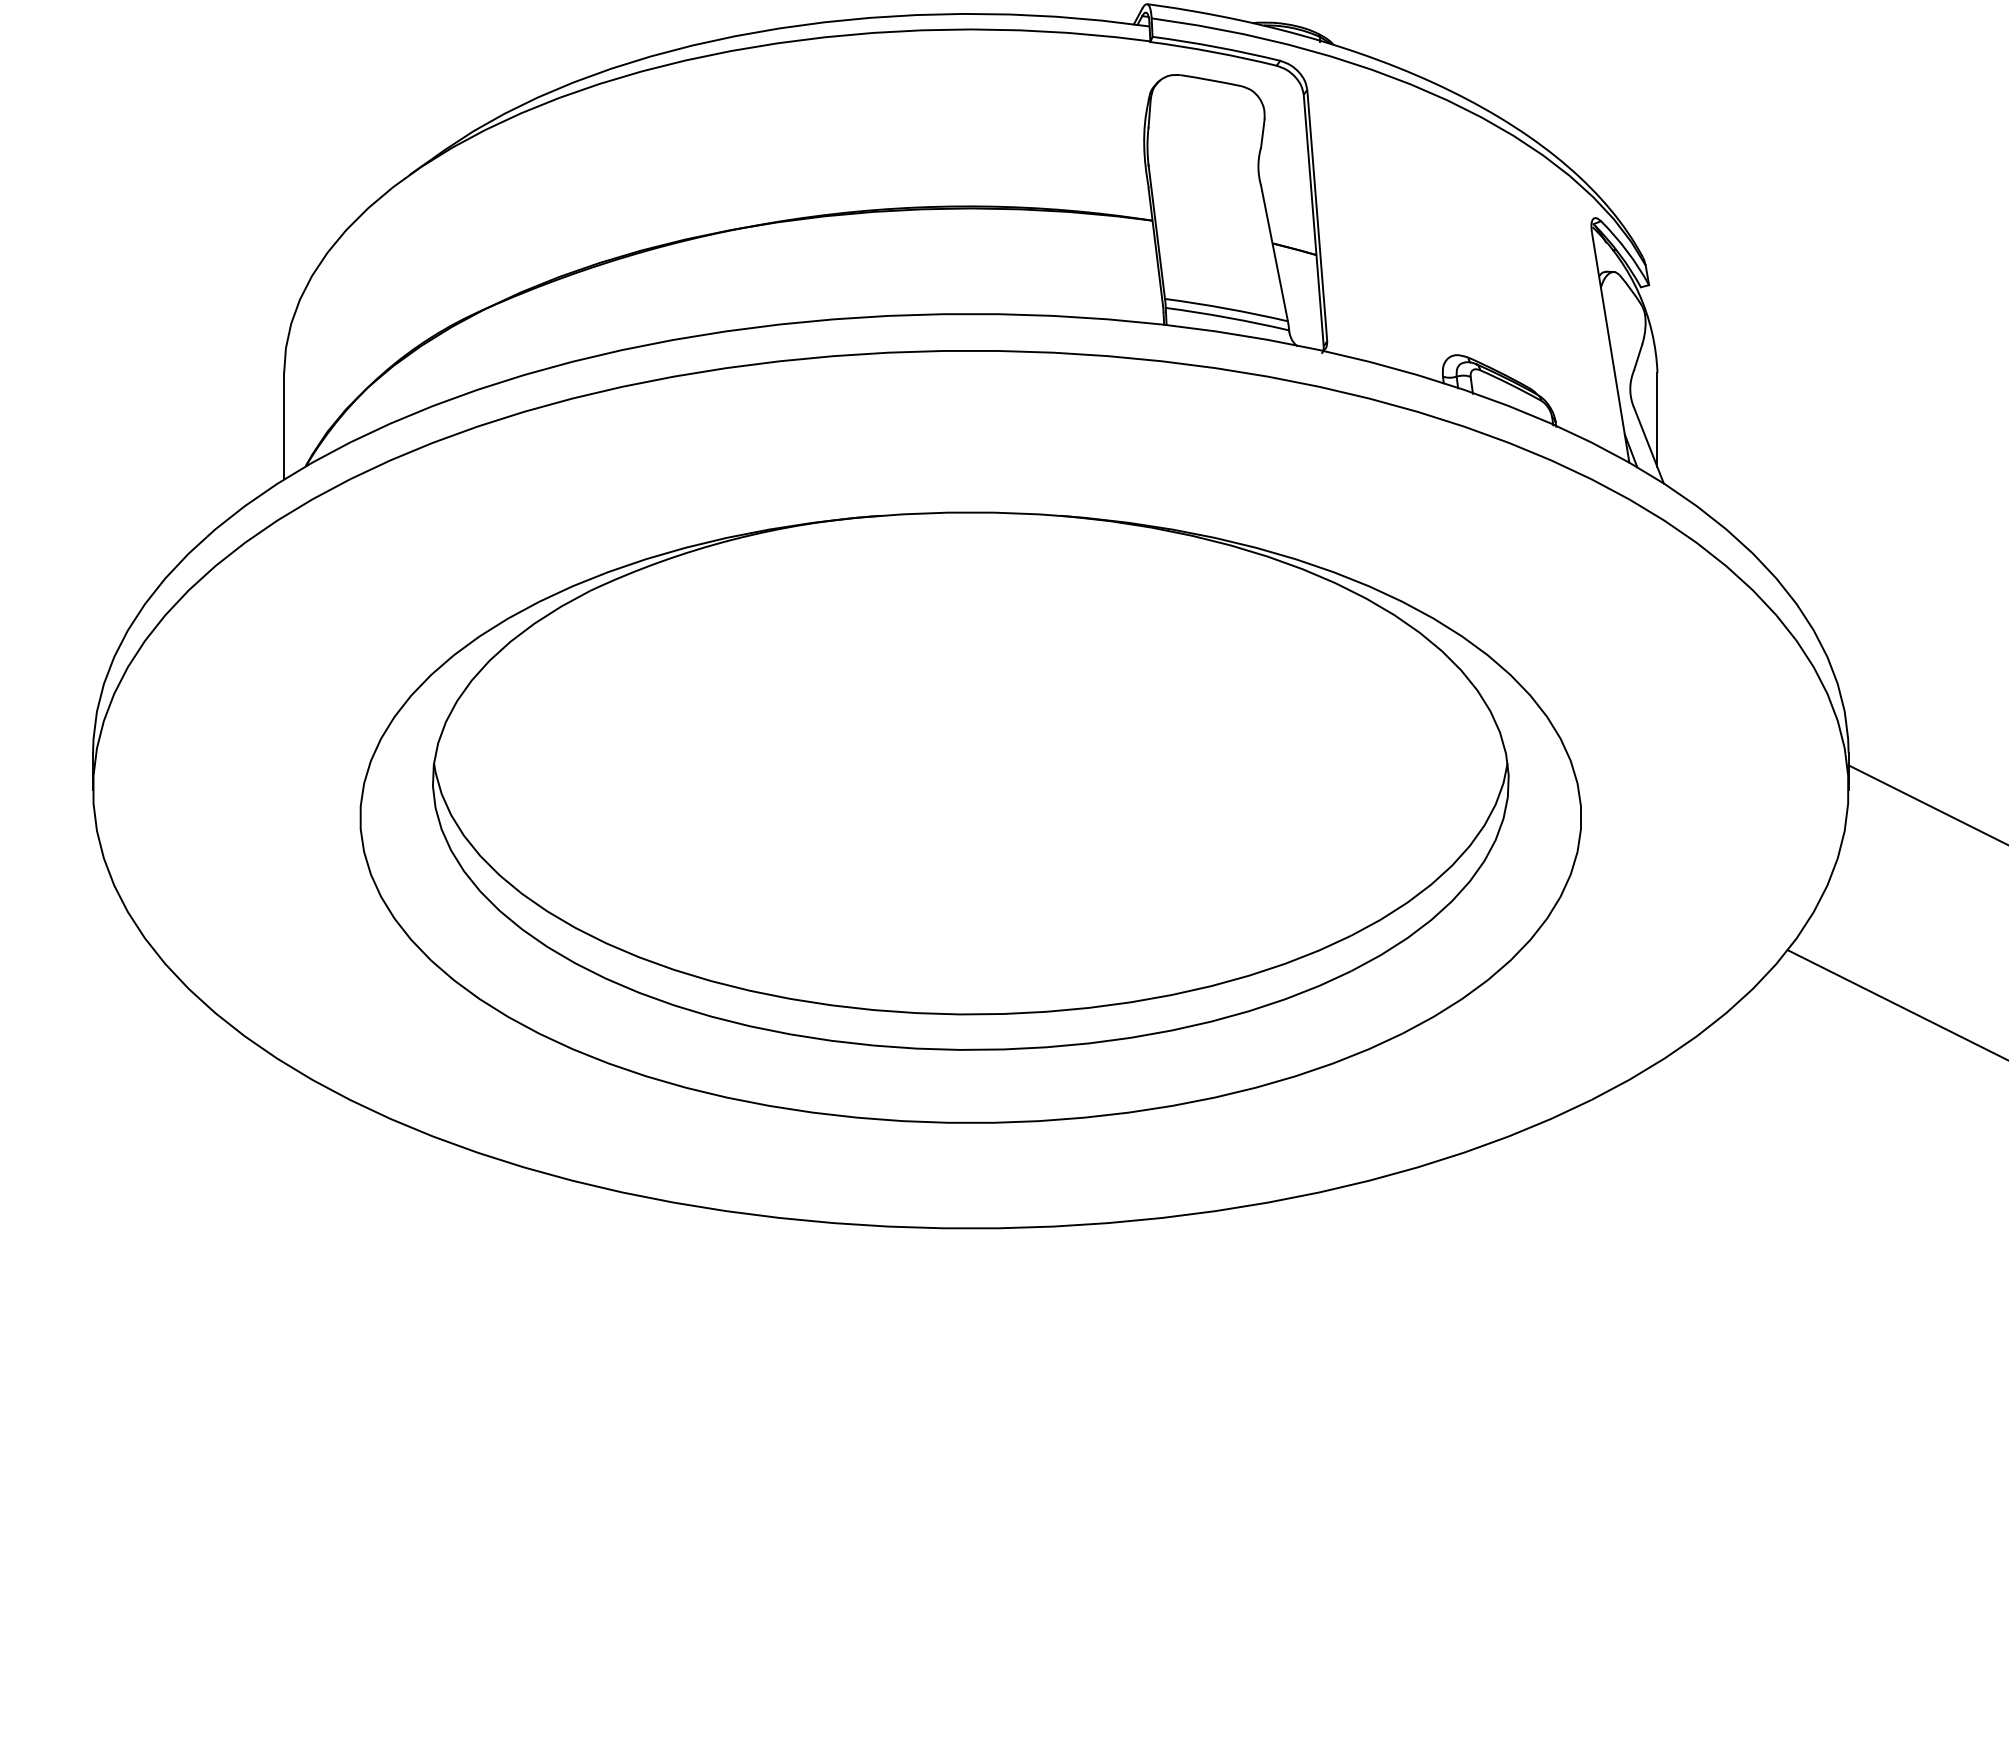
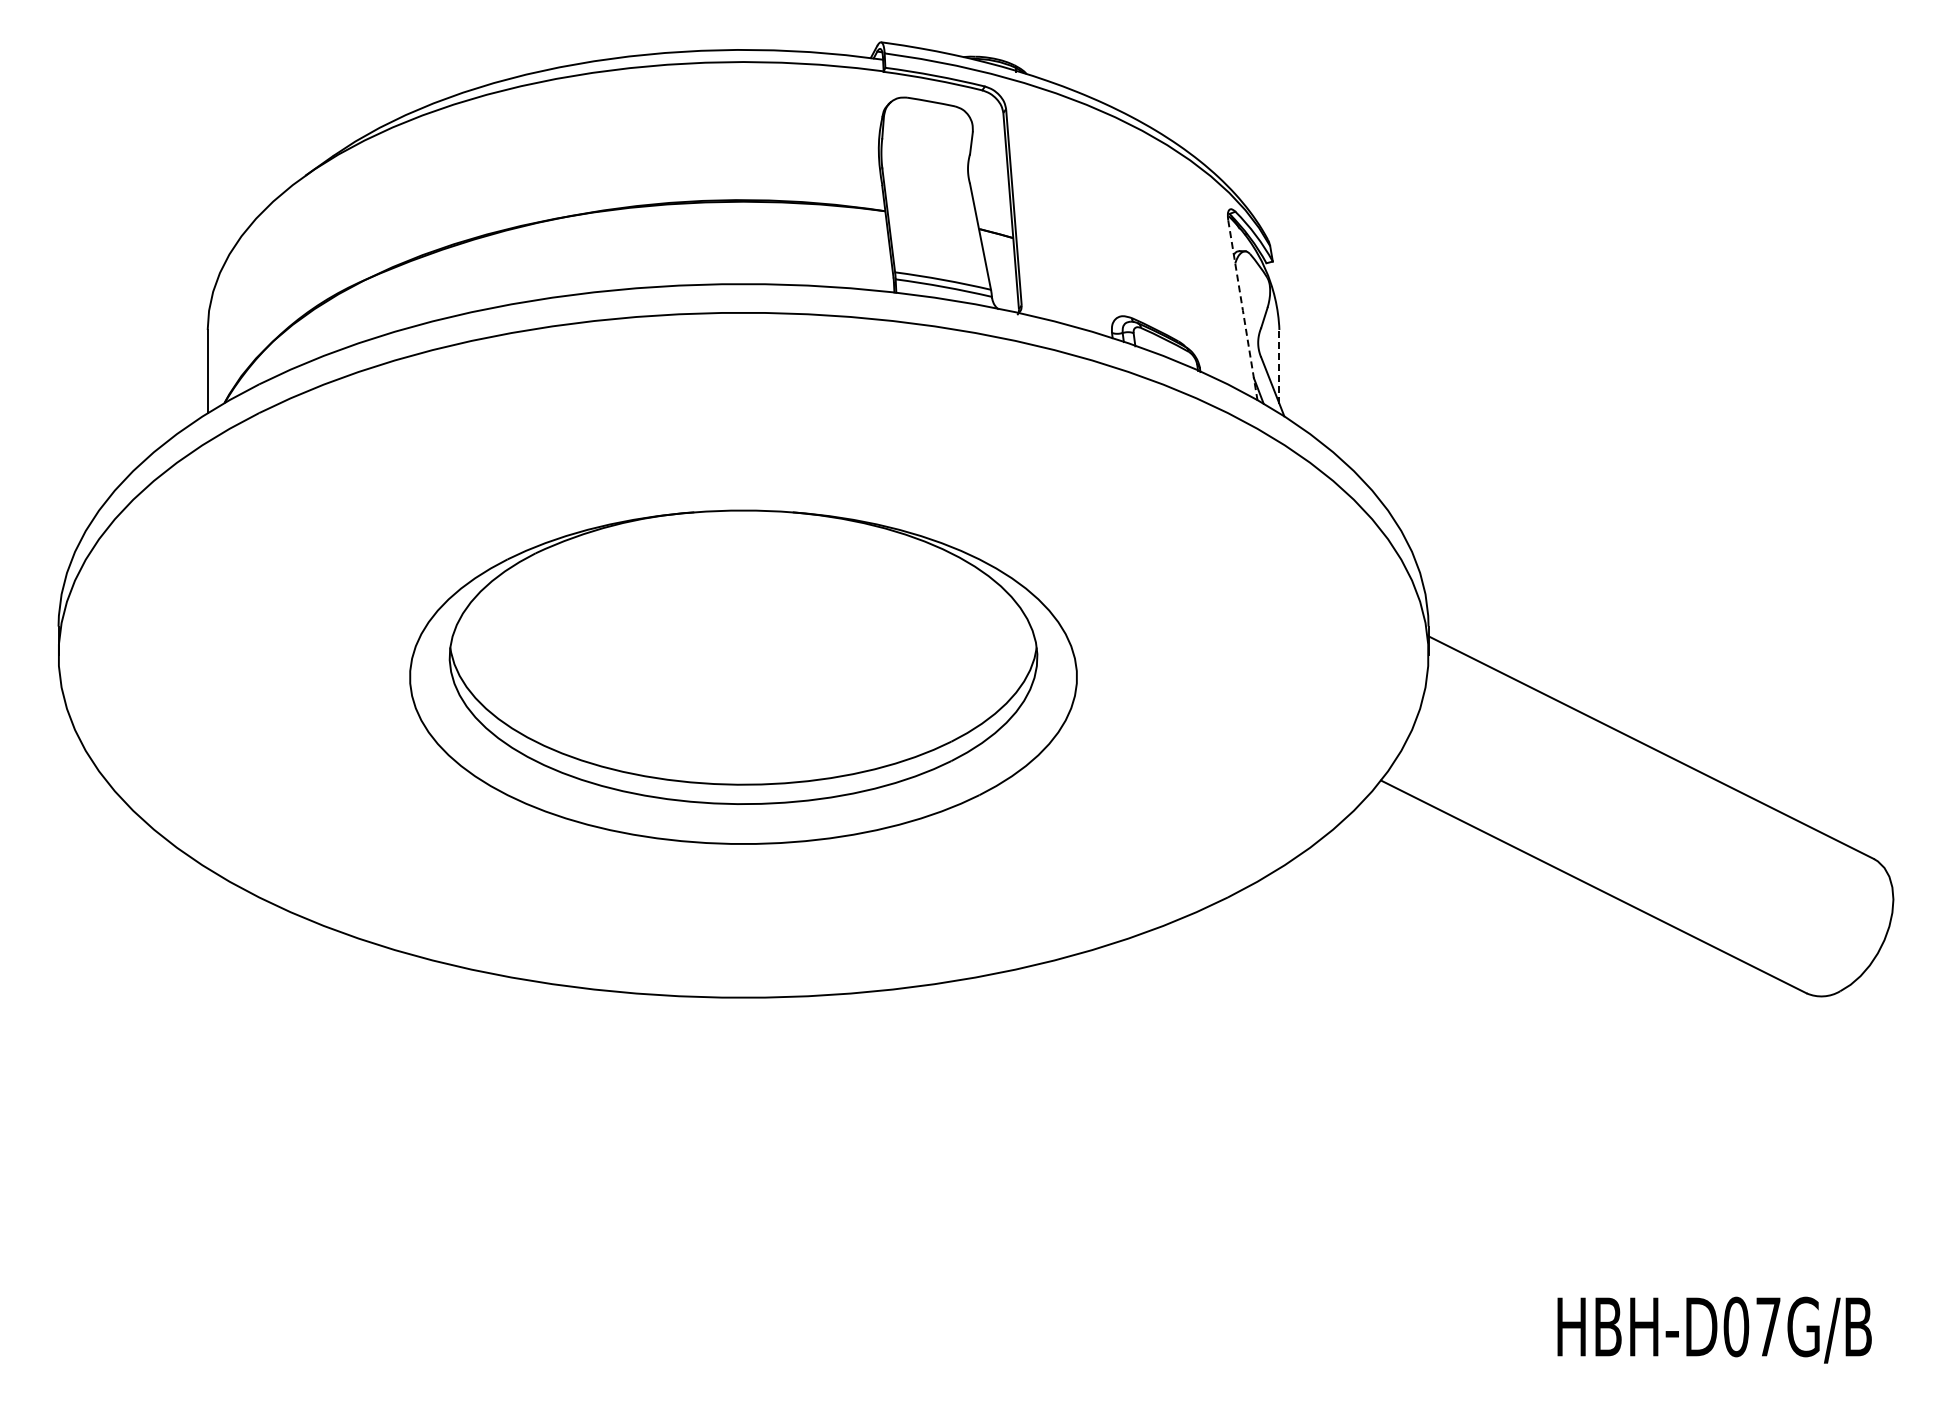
line: (1610, 347) -> (1242, 310), solid -> dashed
line: (1657, 419) -> (1279, 366), solid -> dashed
part: (970, 818) -> (743, 677), size x0.7

